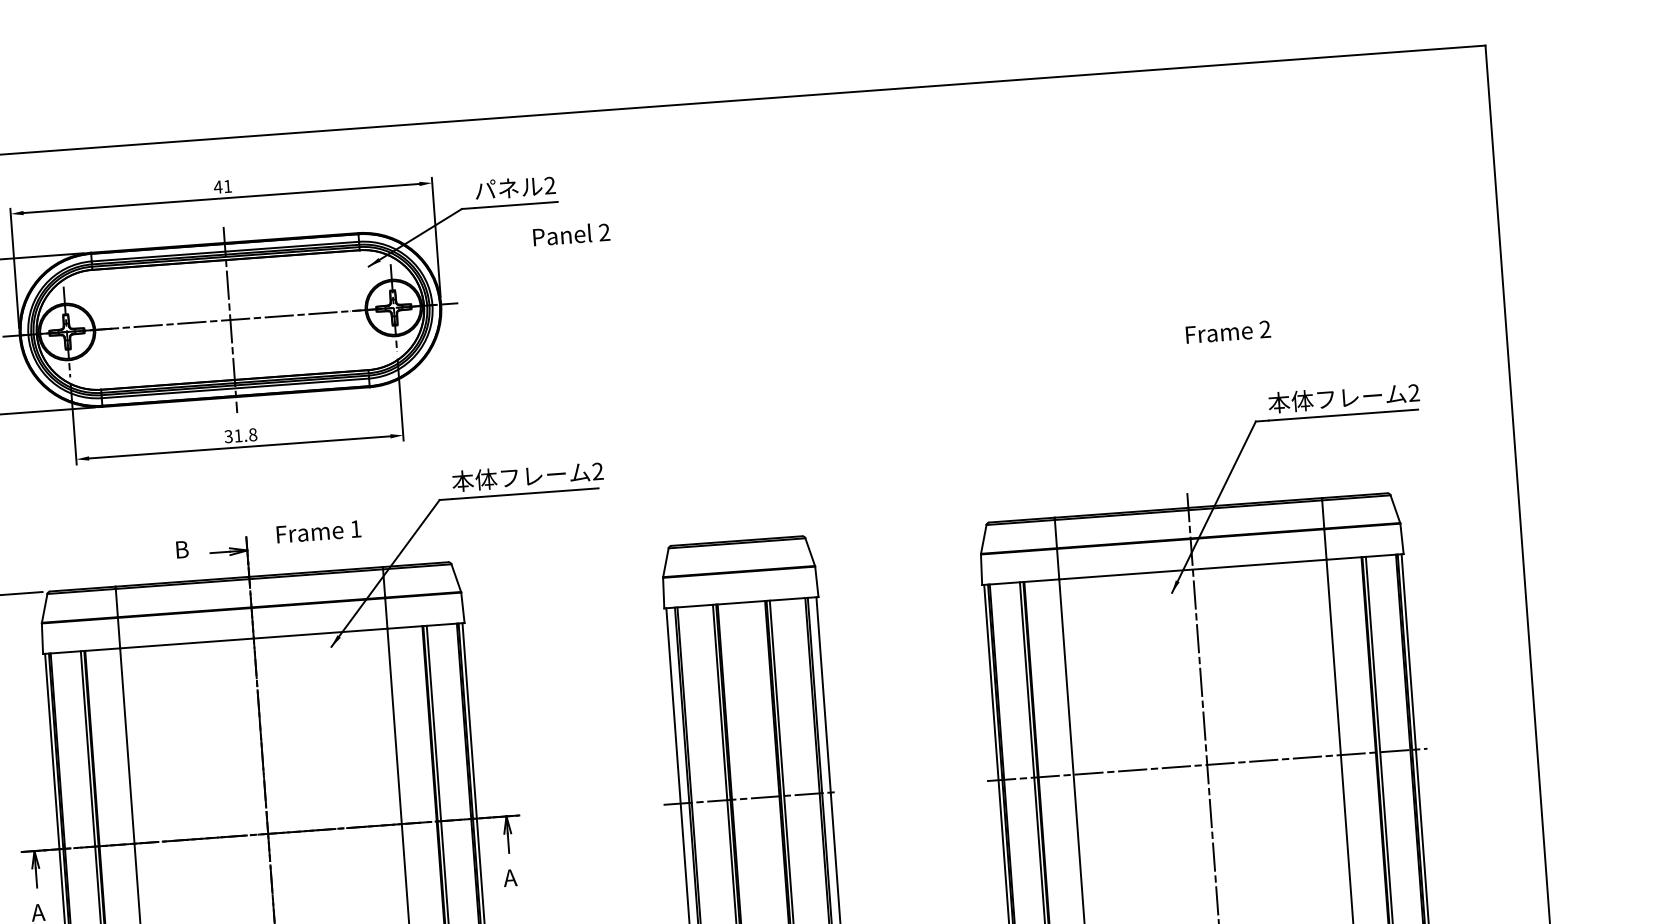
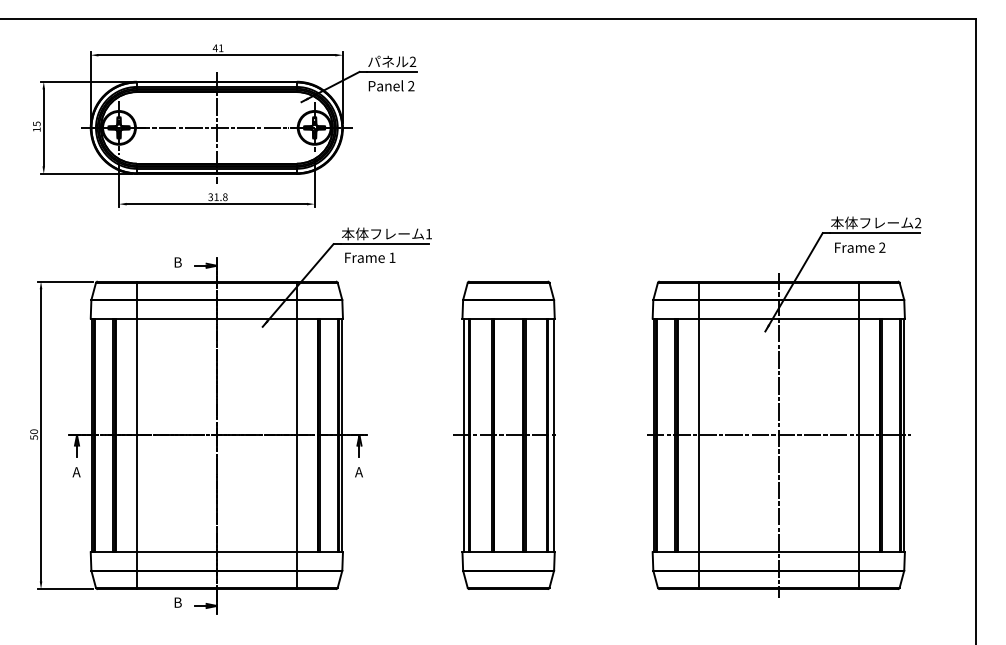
text: (571, 233) -> (391, 85), moved
text: (1228, 331) -> (860, 247), moved
text: (597, 470) -> (428, 233), 2 -> 1
text: (319, 531) -> (370, 257), moved

